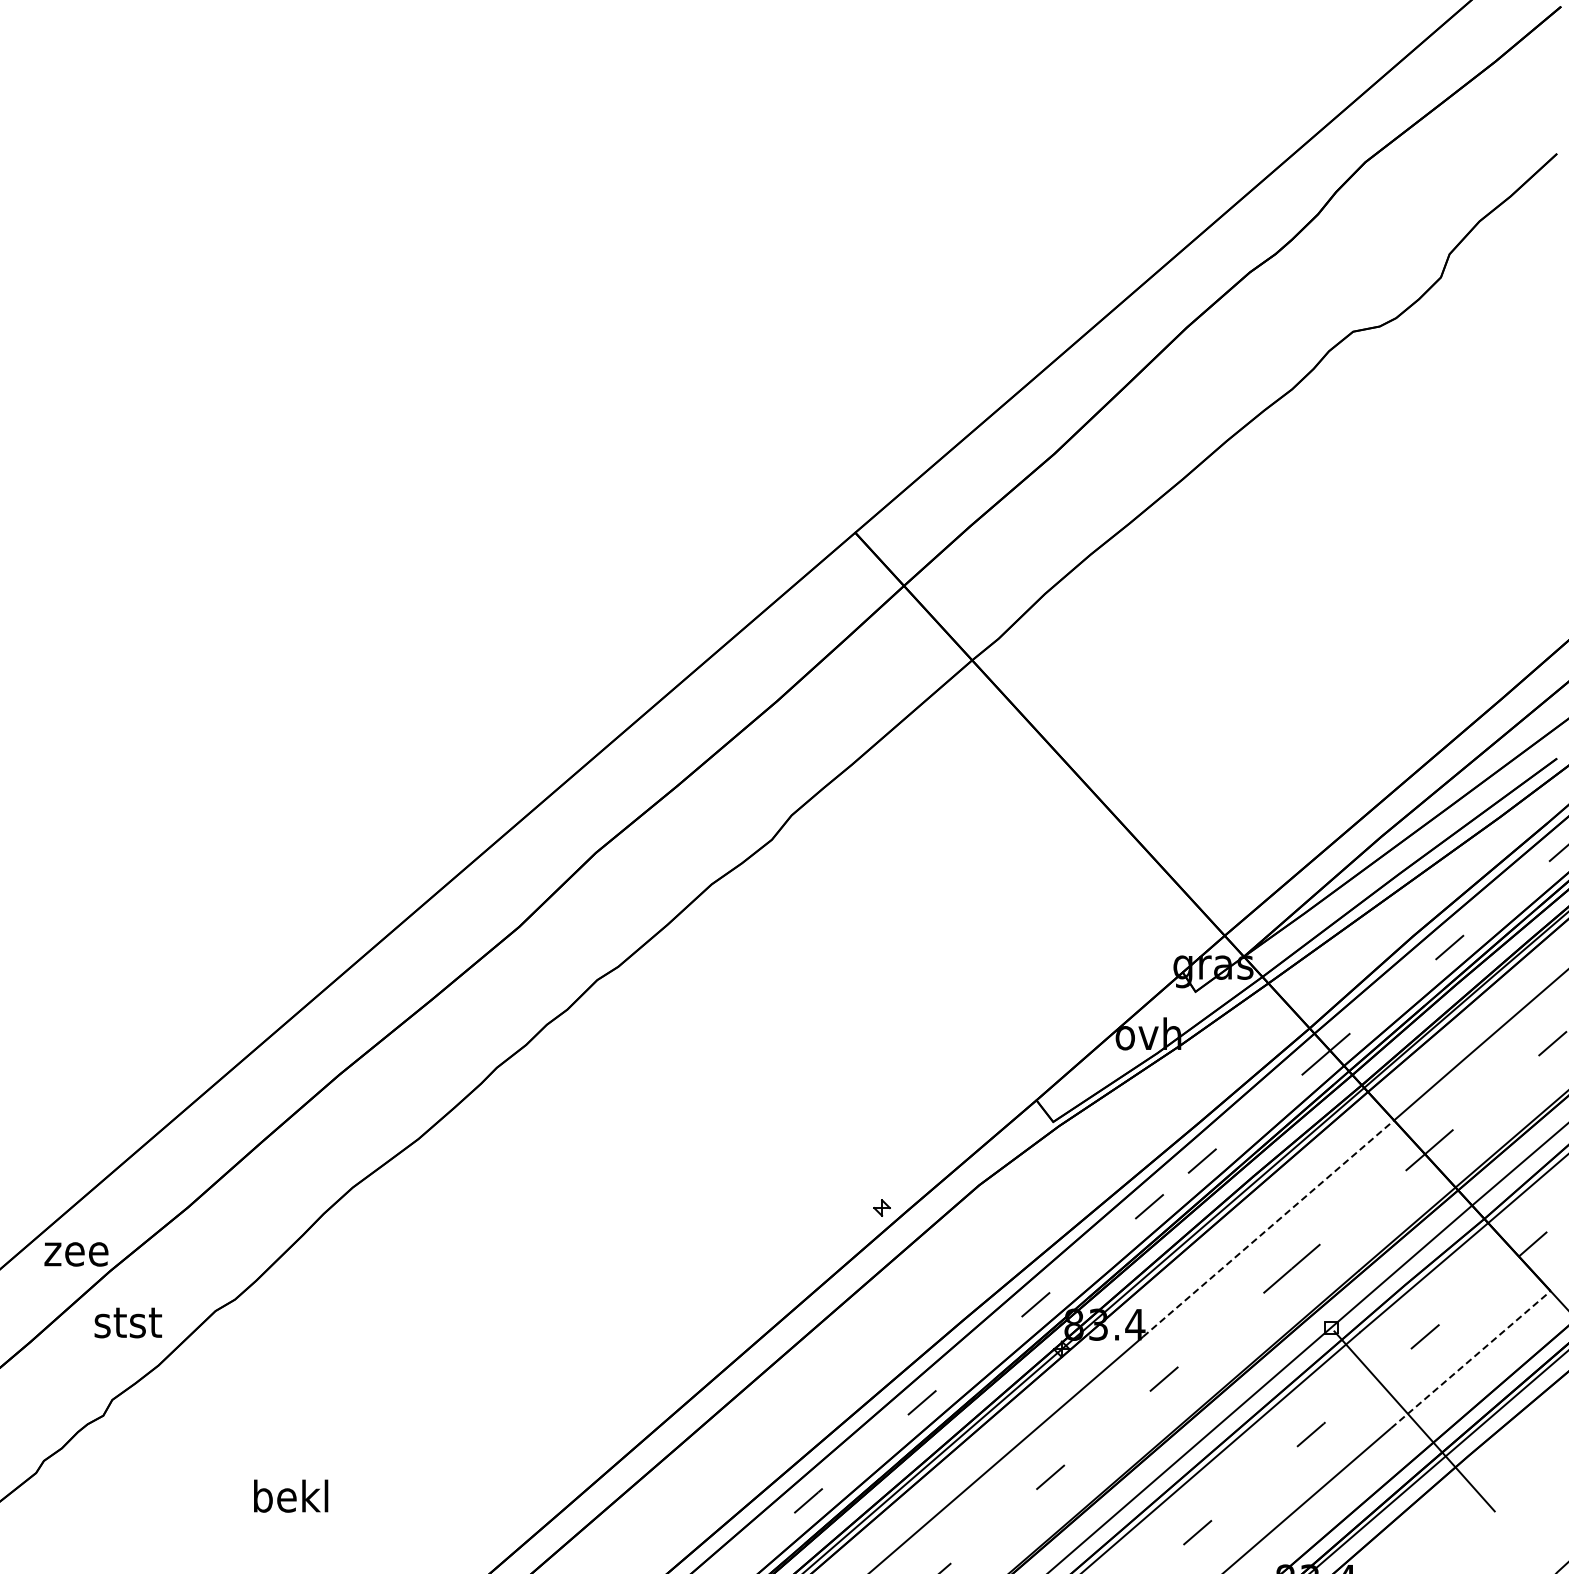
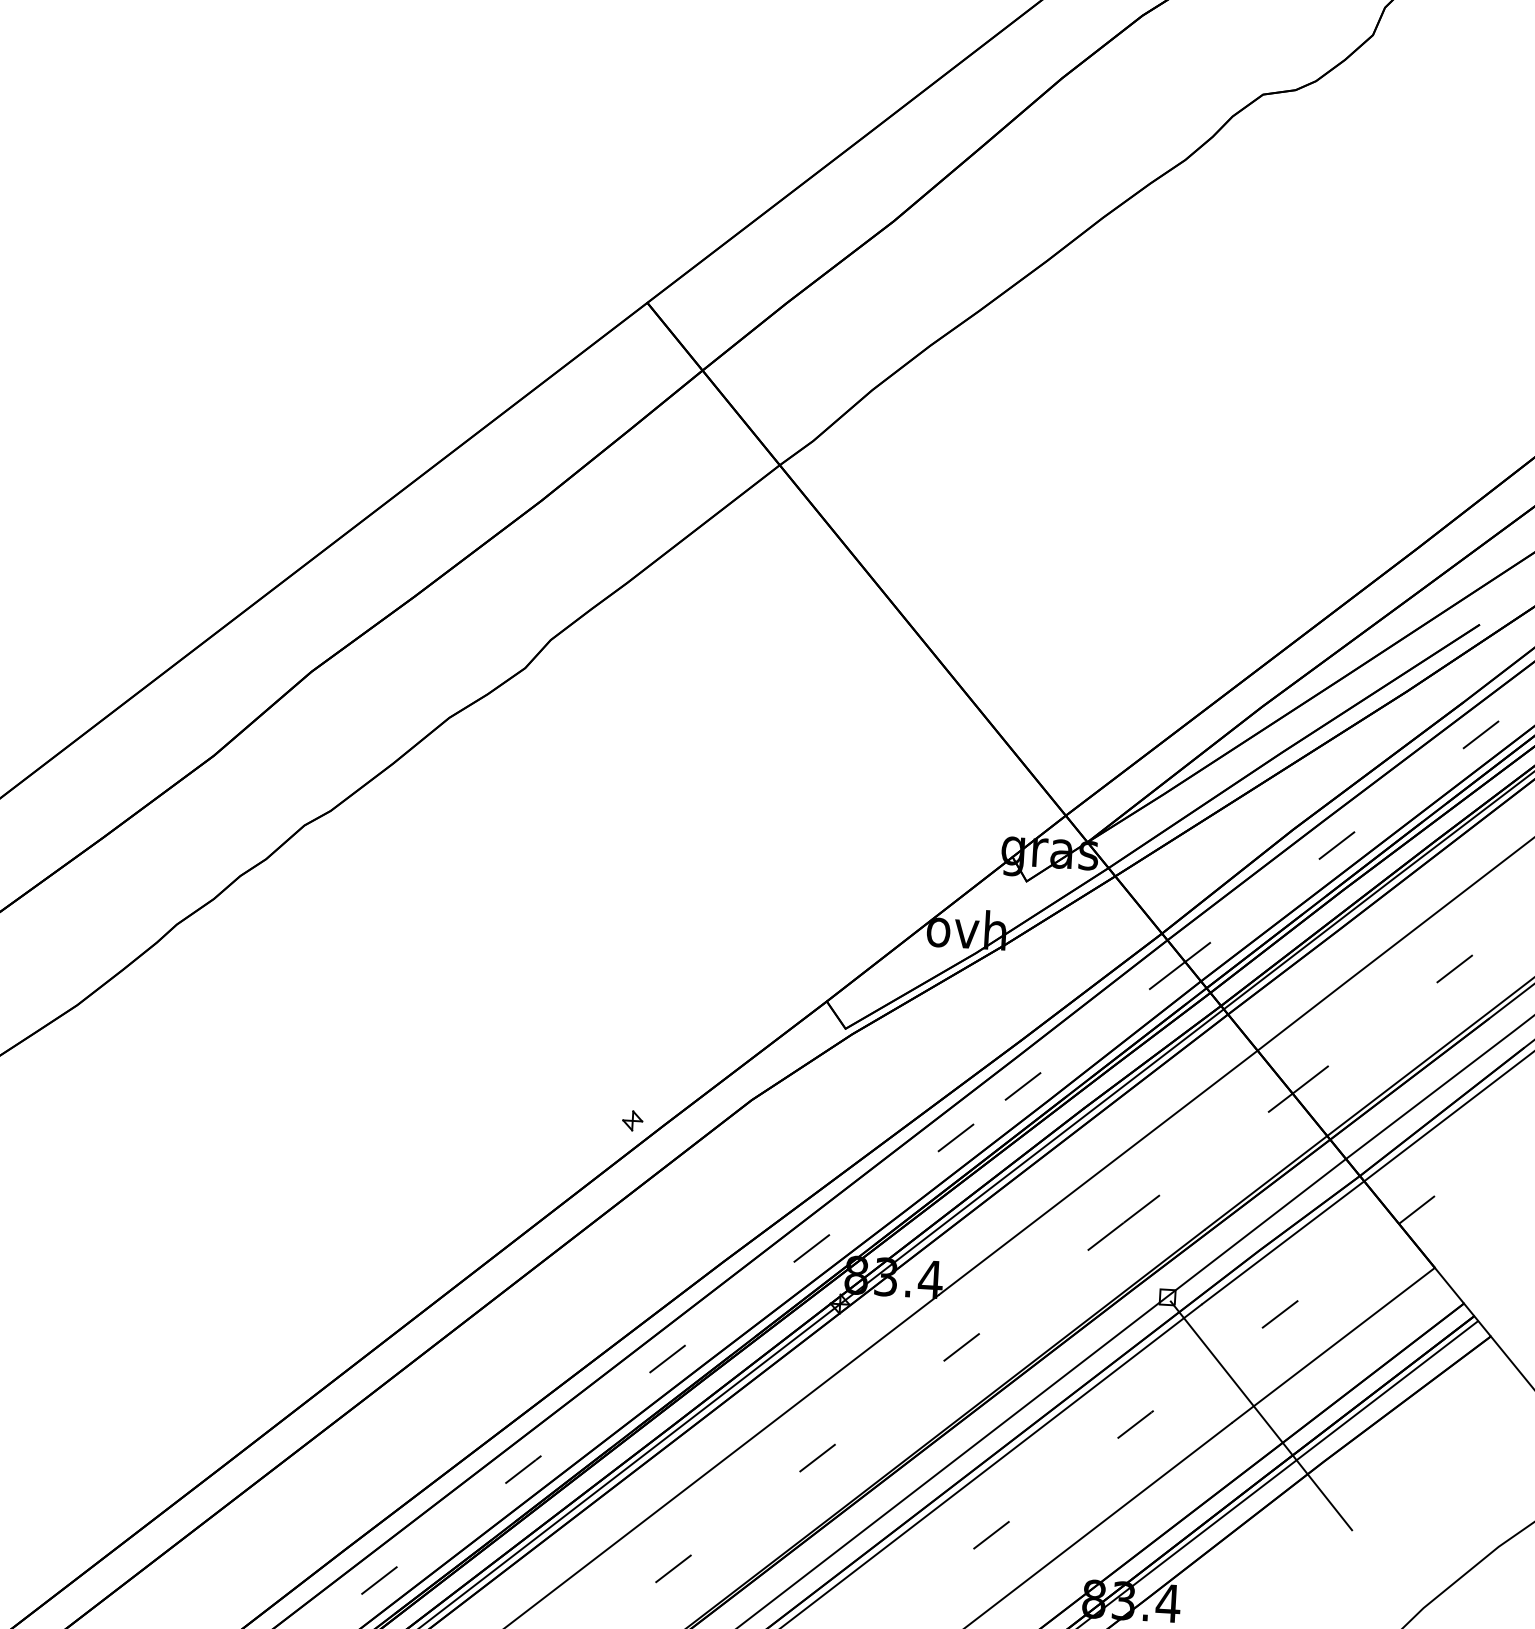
line: (1268, 1228) -> (1098, 1172), dashed -> solid
line: (1471, 1359) -> (1334, 1345), dashed -> solid

